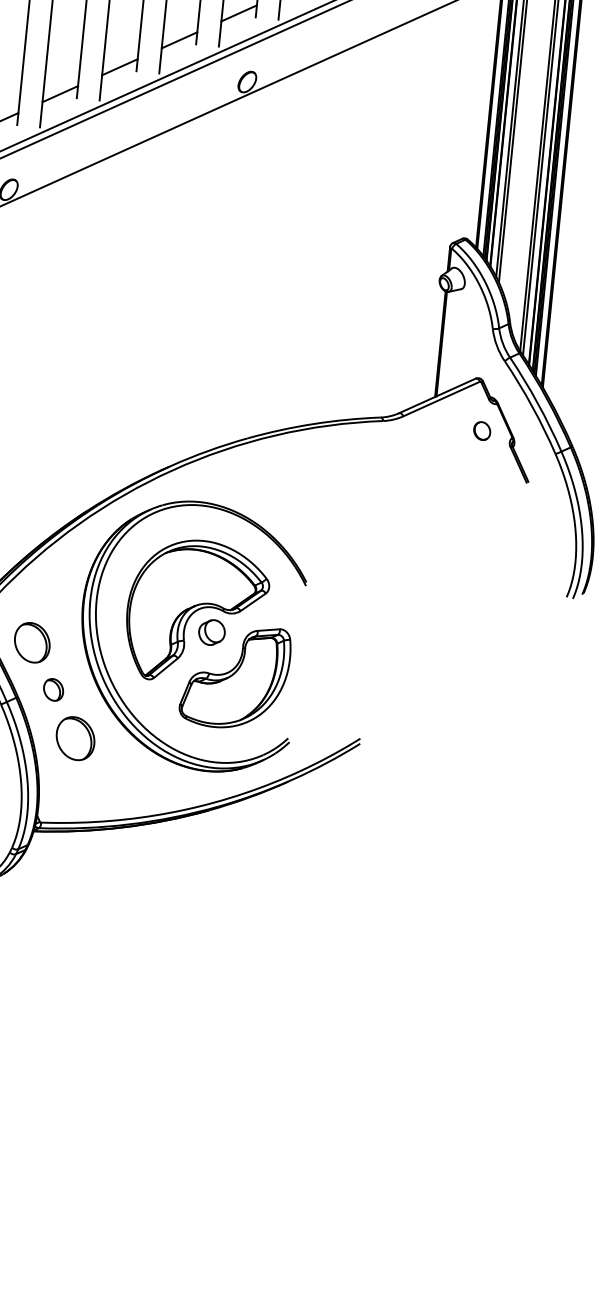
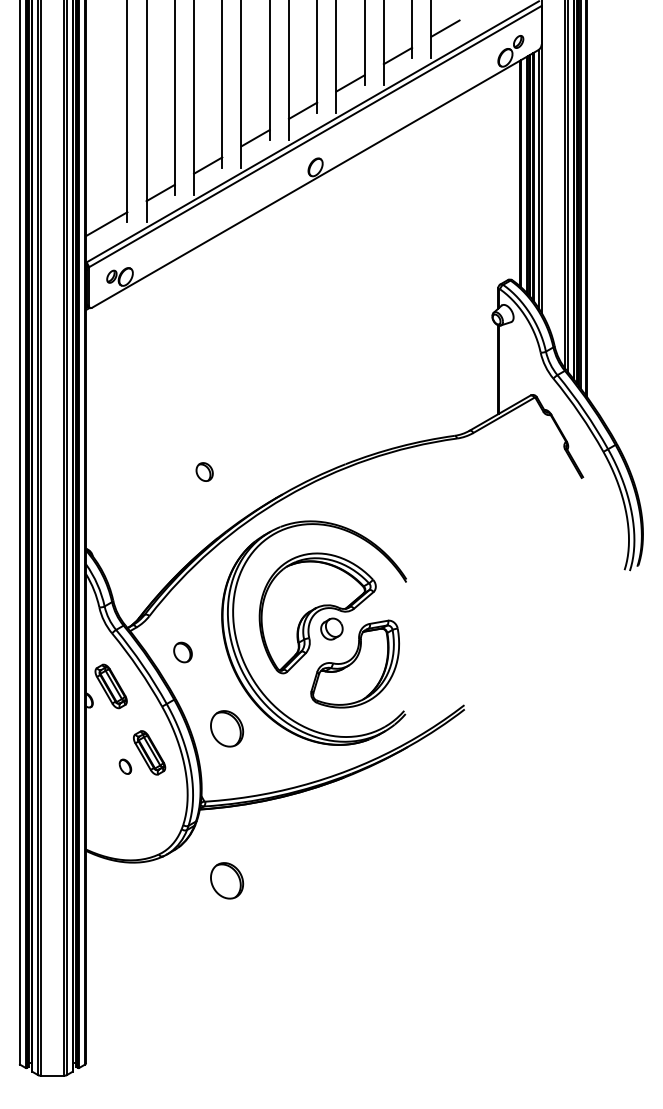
part: (482, 430) -> (540, 438), removed
part: (31, 642) -> (182, 652), size x0.6
part: (53, 689) -> (204, 471), moved
part: (58, 918) -> (227, 880), added

